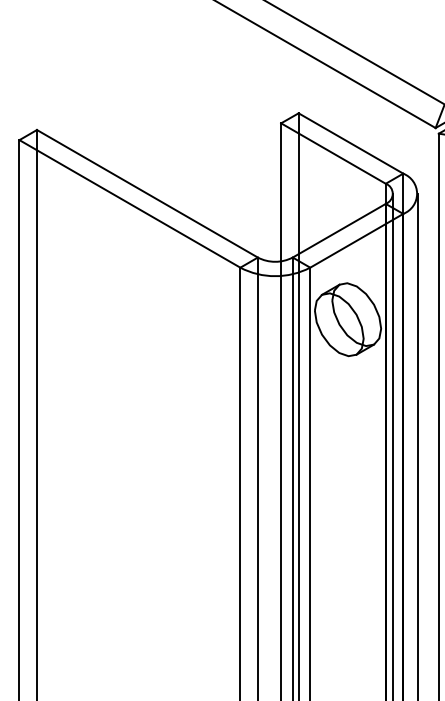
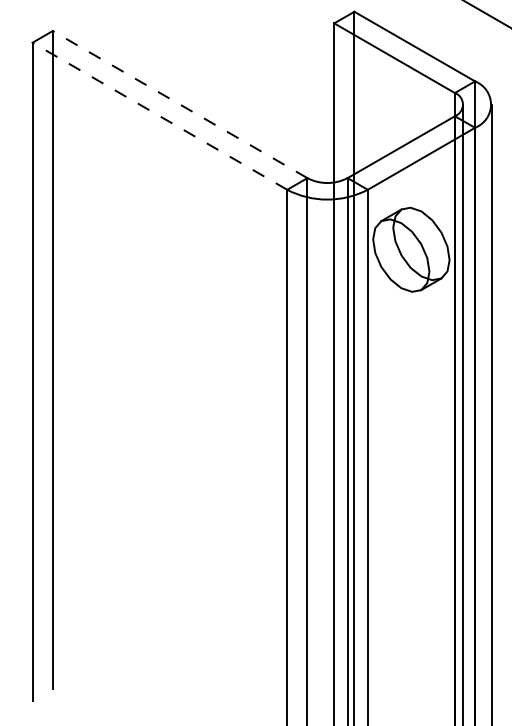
line: (147, 193) -> (180, 104), solid -> dashed
line: (129, 203) -> (159, 115), solid -> dashed

